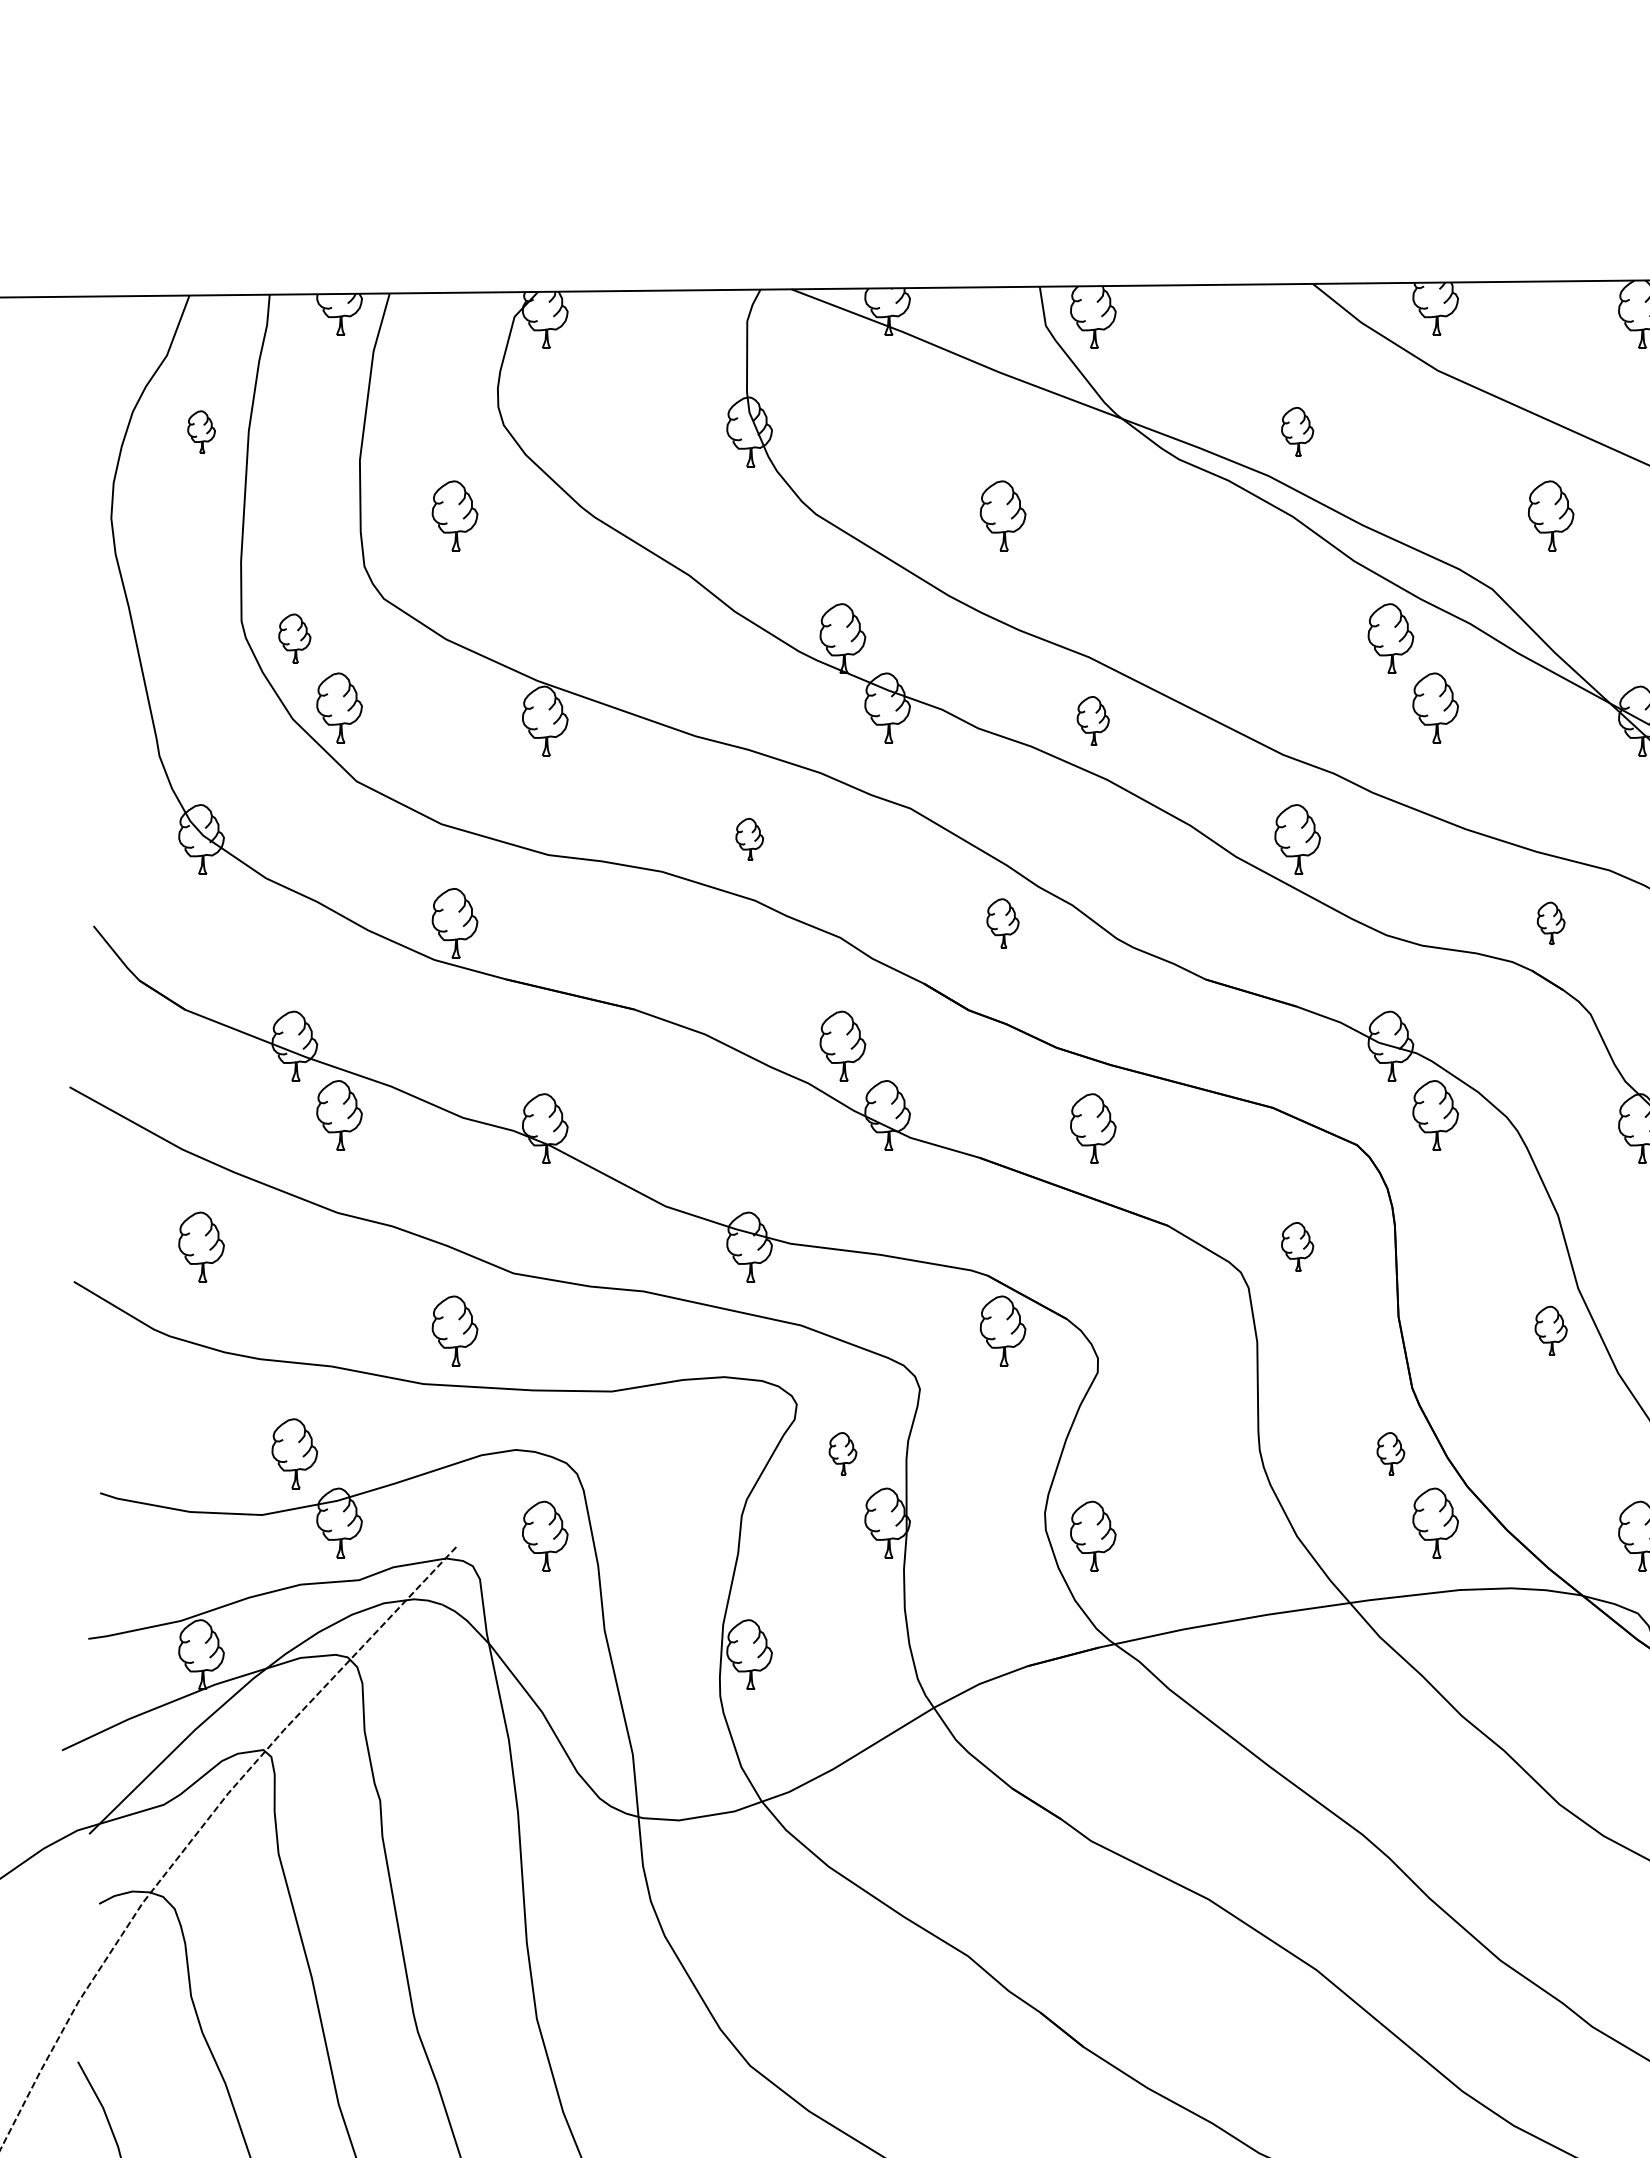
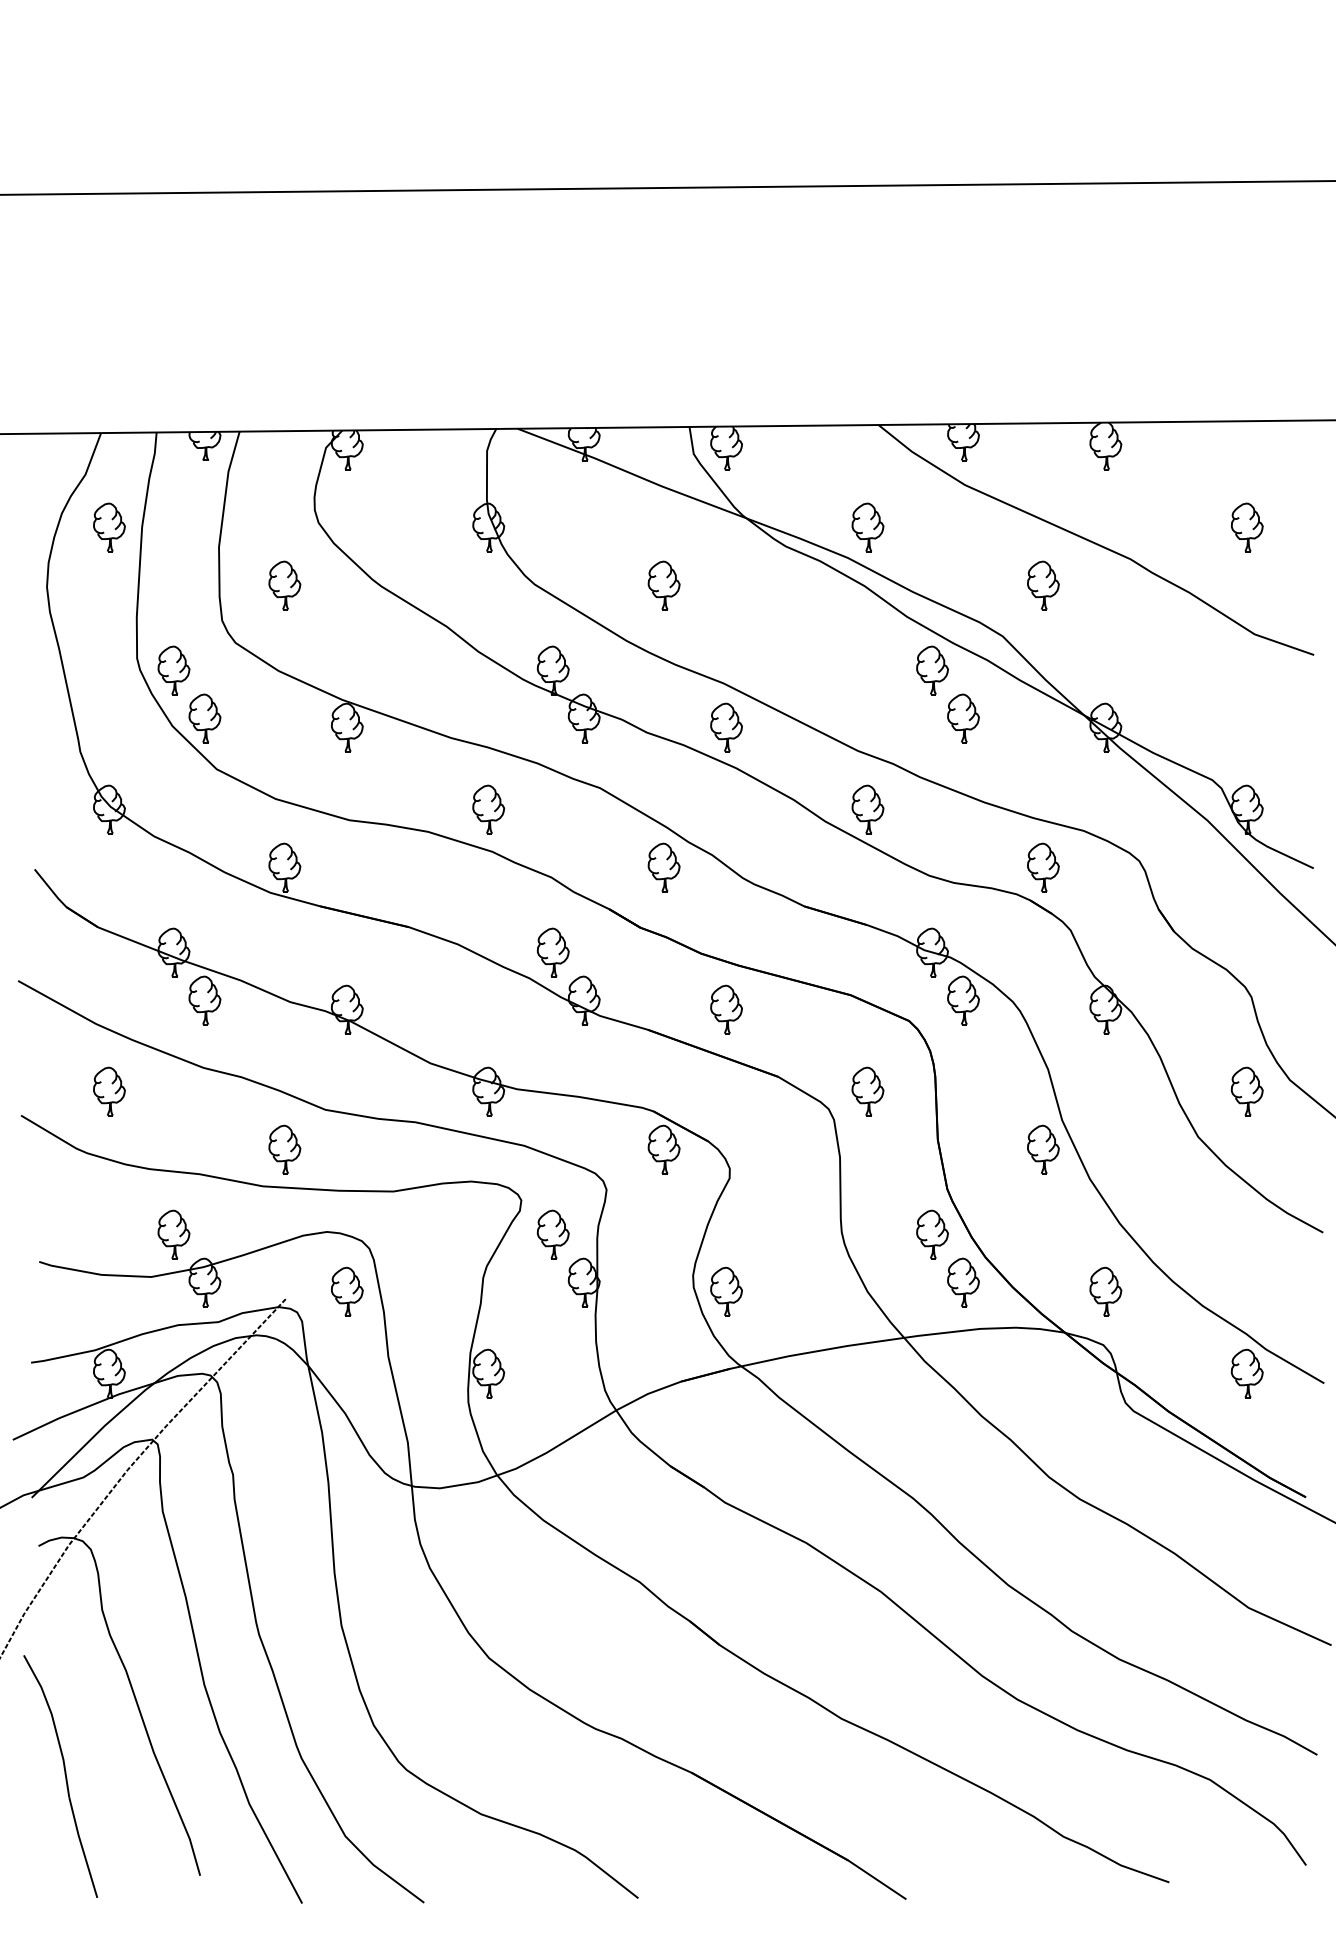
part: (201, 432) -> (109, 527), size x1.67
part: (1296, 432) -> (867, 527), size x1.43
part: (294, 638) -> (173, 670), size x1.43
part: (1093, 721) -> (726, 727), size x1.43
part: (749, 839) -> (488, 809), size x1.67
part: (1002, 923) -> (663, 867), size x1.43
part: (1551, 923) -> (1043, 867), size x1.67
part: (1296, 1246) -> (867, 1091), size x1.43
part: (1551, 1330) -> (1043, 1149), size x1.43
part: (843, 1453) -> (553, 1234), size x1.67
part: (1390, 1453) -> (932, 1234), size x1.67

